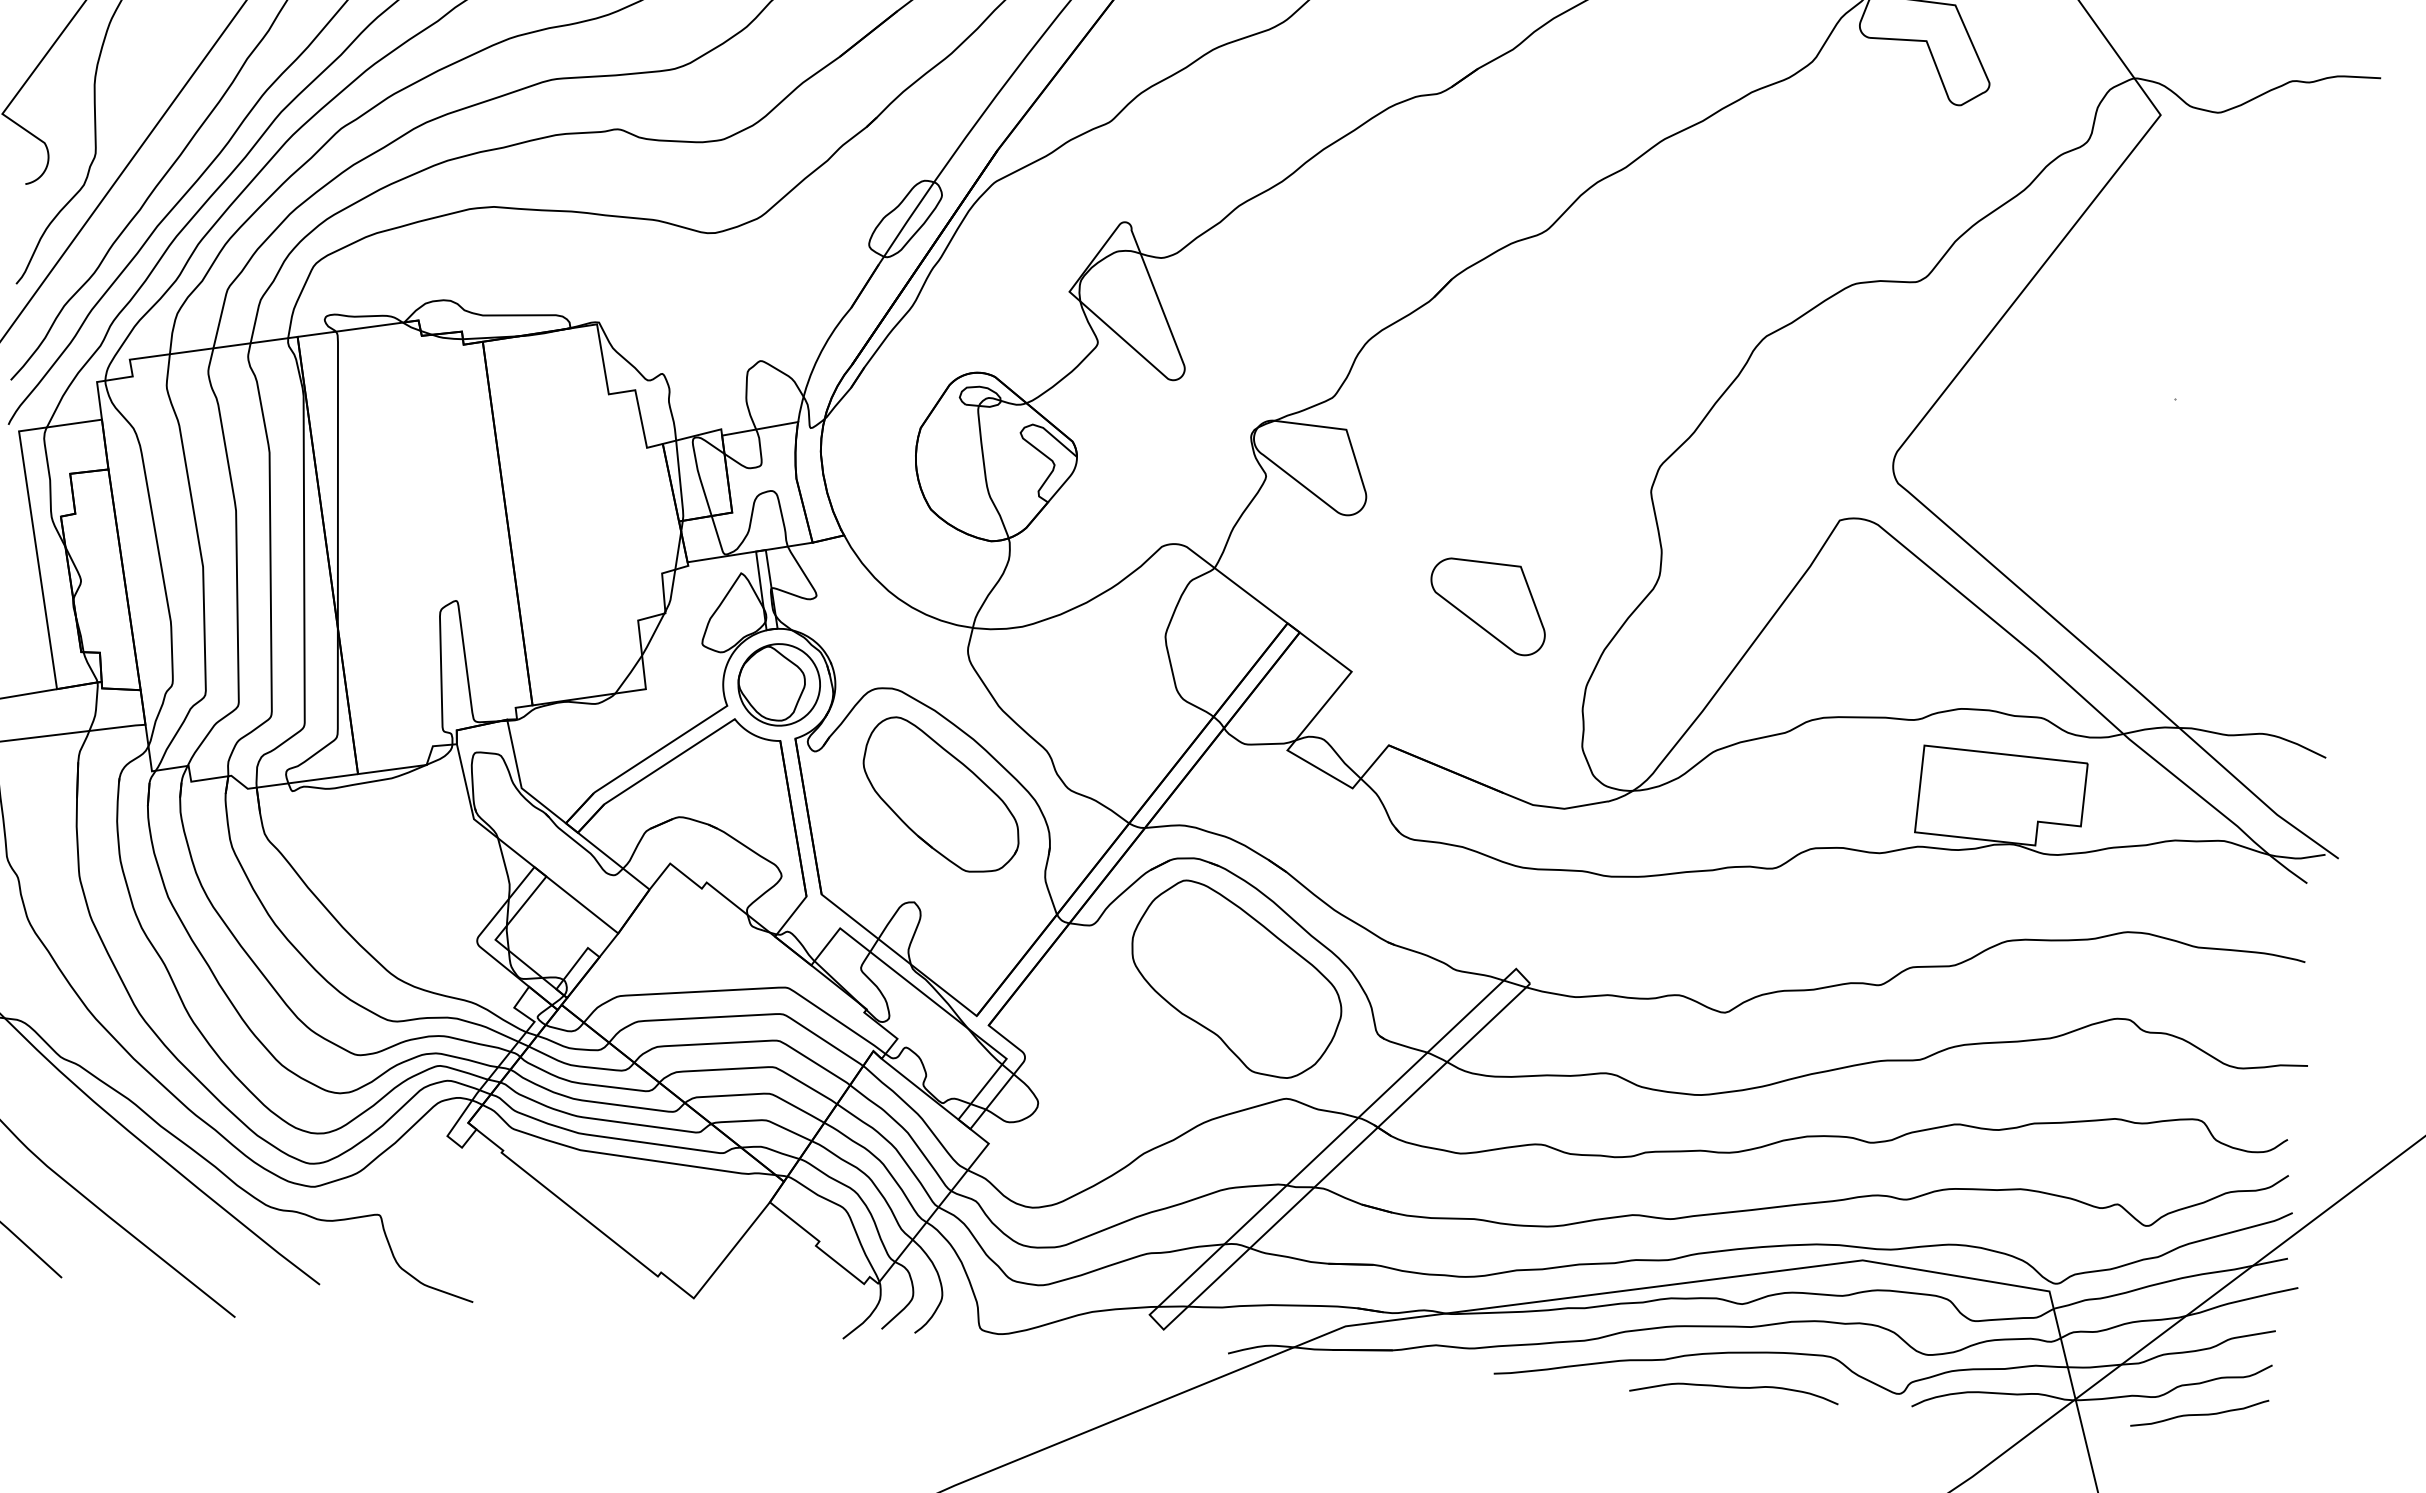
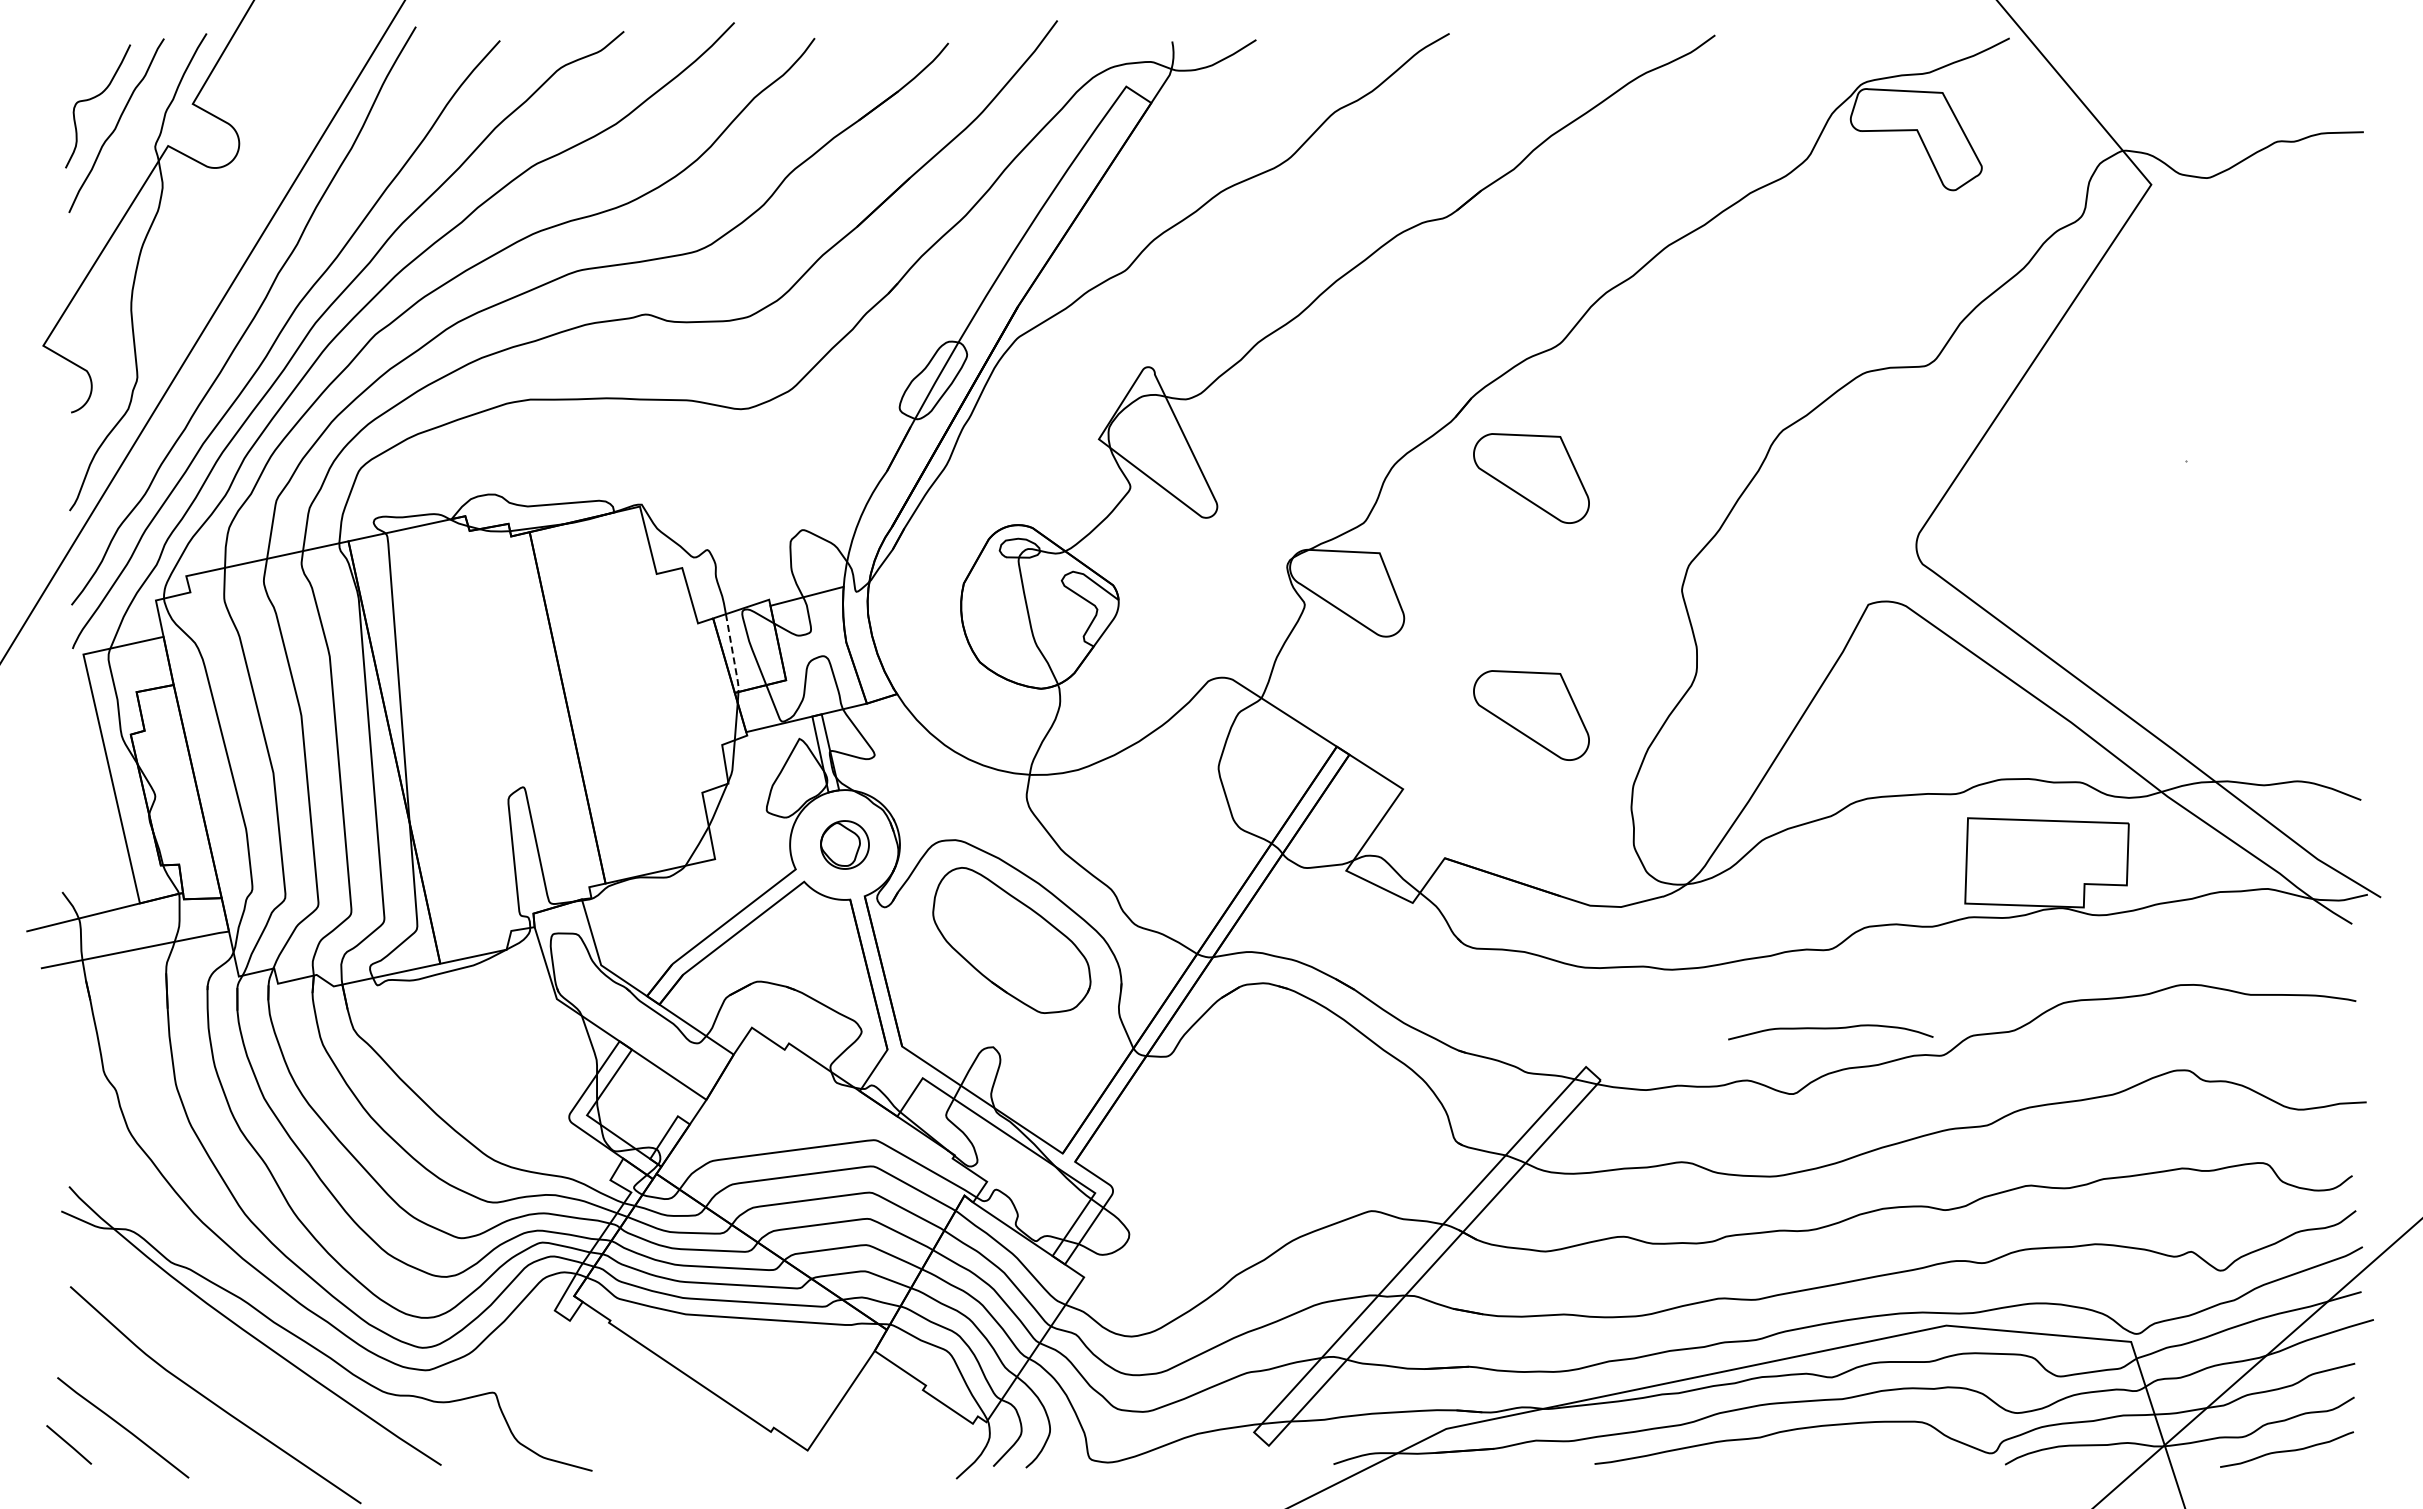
part: (1506, 365) -> (1531, 478), added
line: (680, 482) -> (733, 654), solid -> dashed
part: (778, 684) -> (844, 844), size x0.6
part: (1236, 978) -> (1313, 1097), removed
curve: (1734, 1388) -> (1830, 1029), moved

